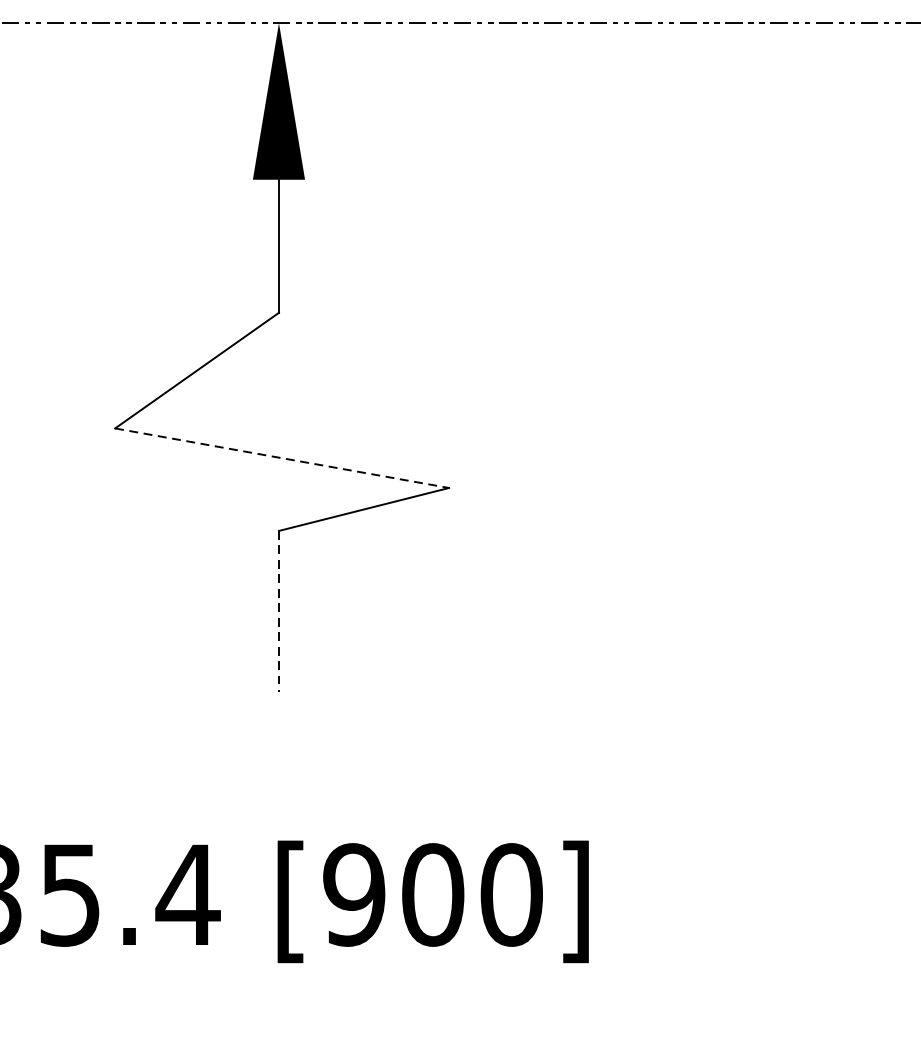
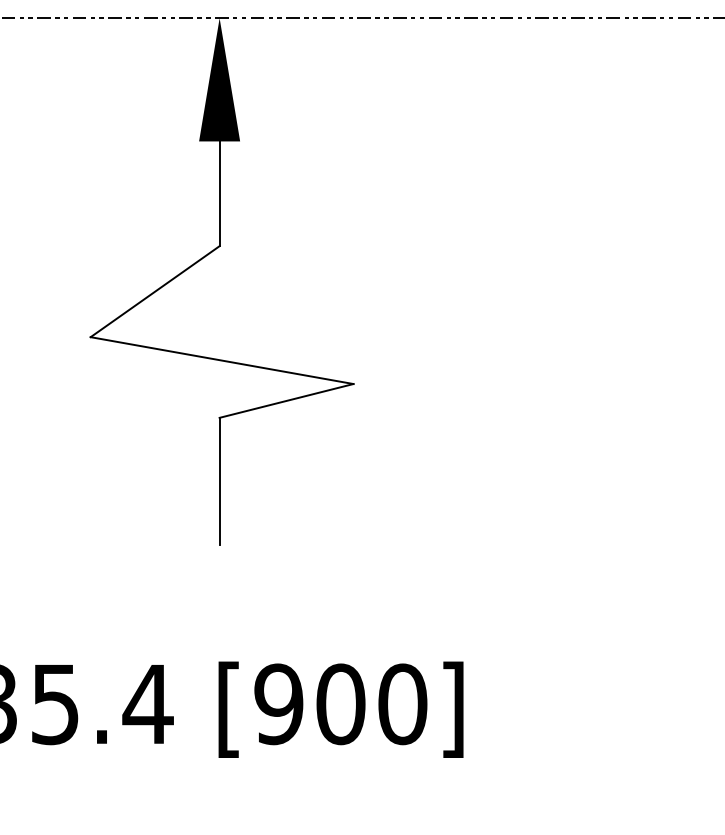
line: (282, 458) -> (222, 360), dashed -> solid
line: (278, 611) -> (219, 481), dashed -> solid

